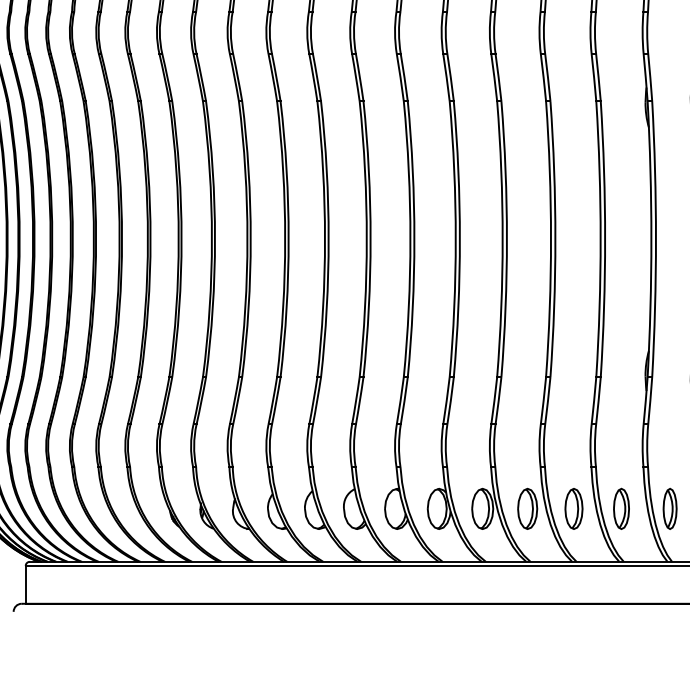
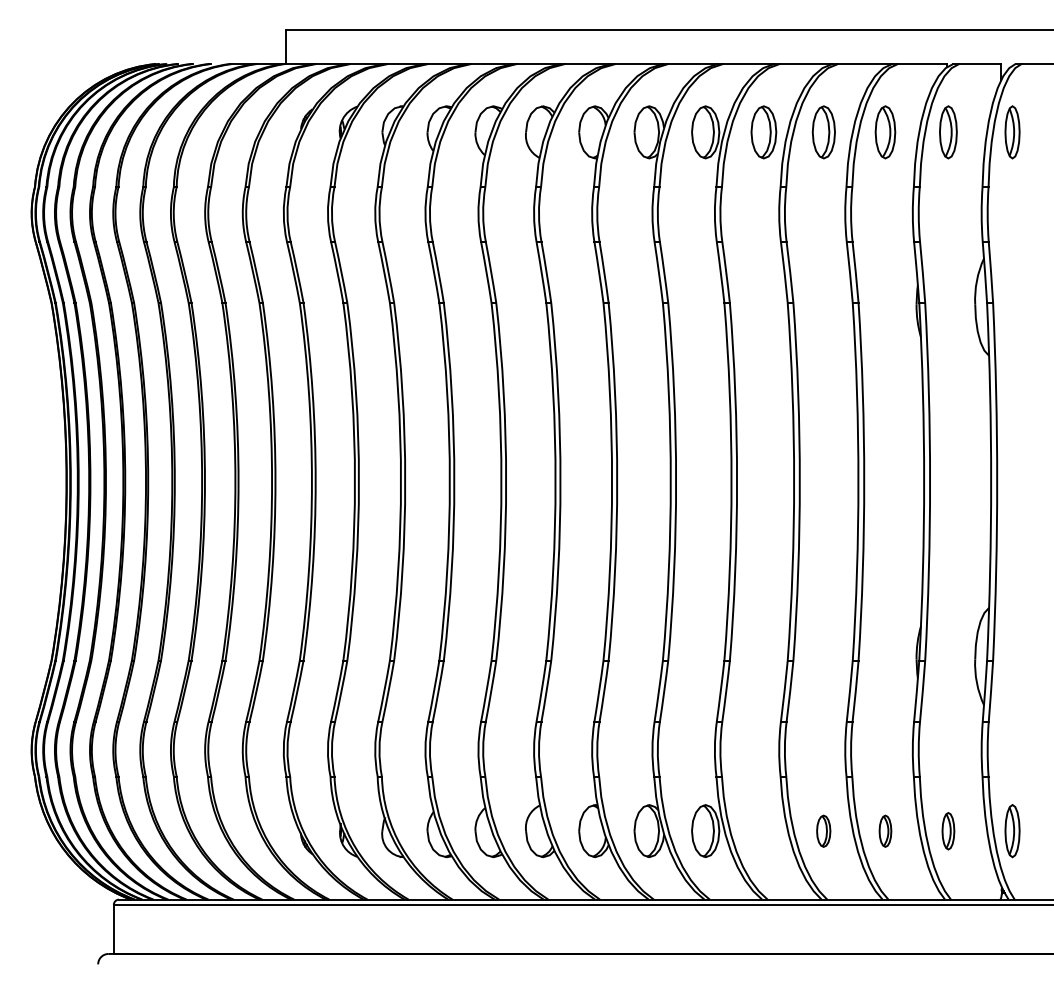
part: (527, 508) -> (763, 830), removed
part: (573, 509) -> (823, 831), size x0.6
part: (621, 509) -> (885, 831), size x0.6
part: (670, 509) -> (948, 831), size x0.7

